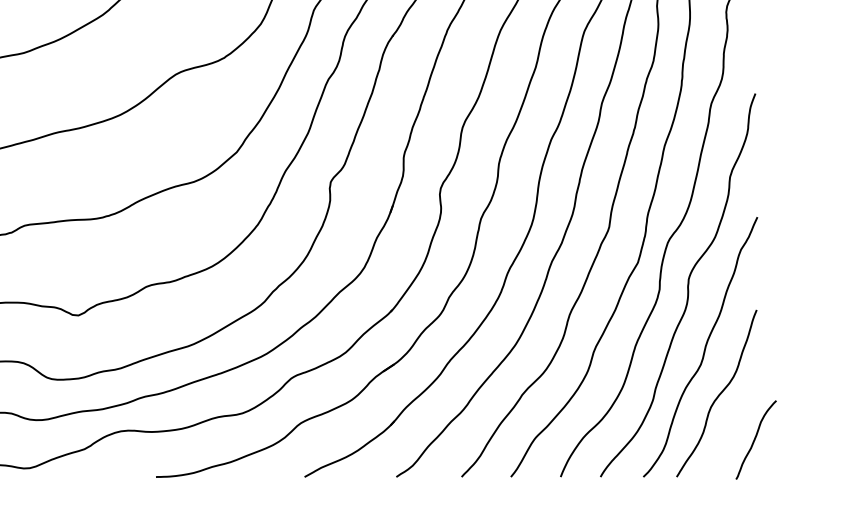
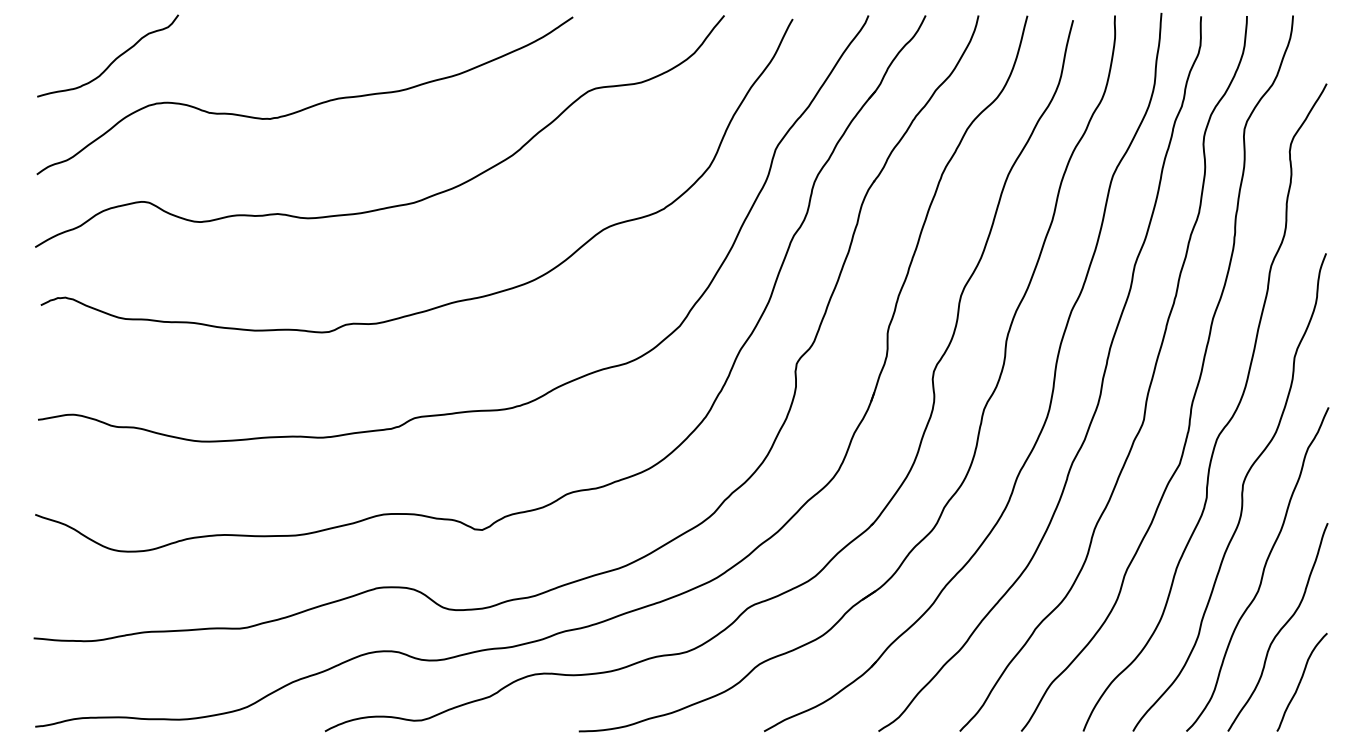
curve: (755, 439) -> (1301, 681), moved

